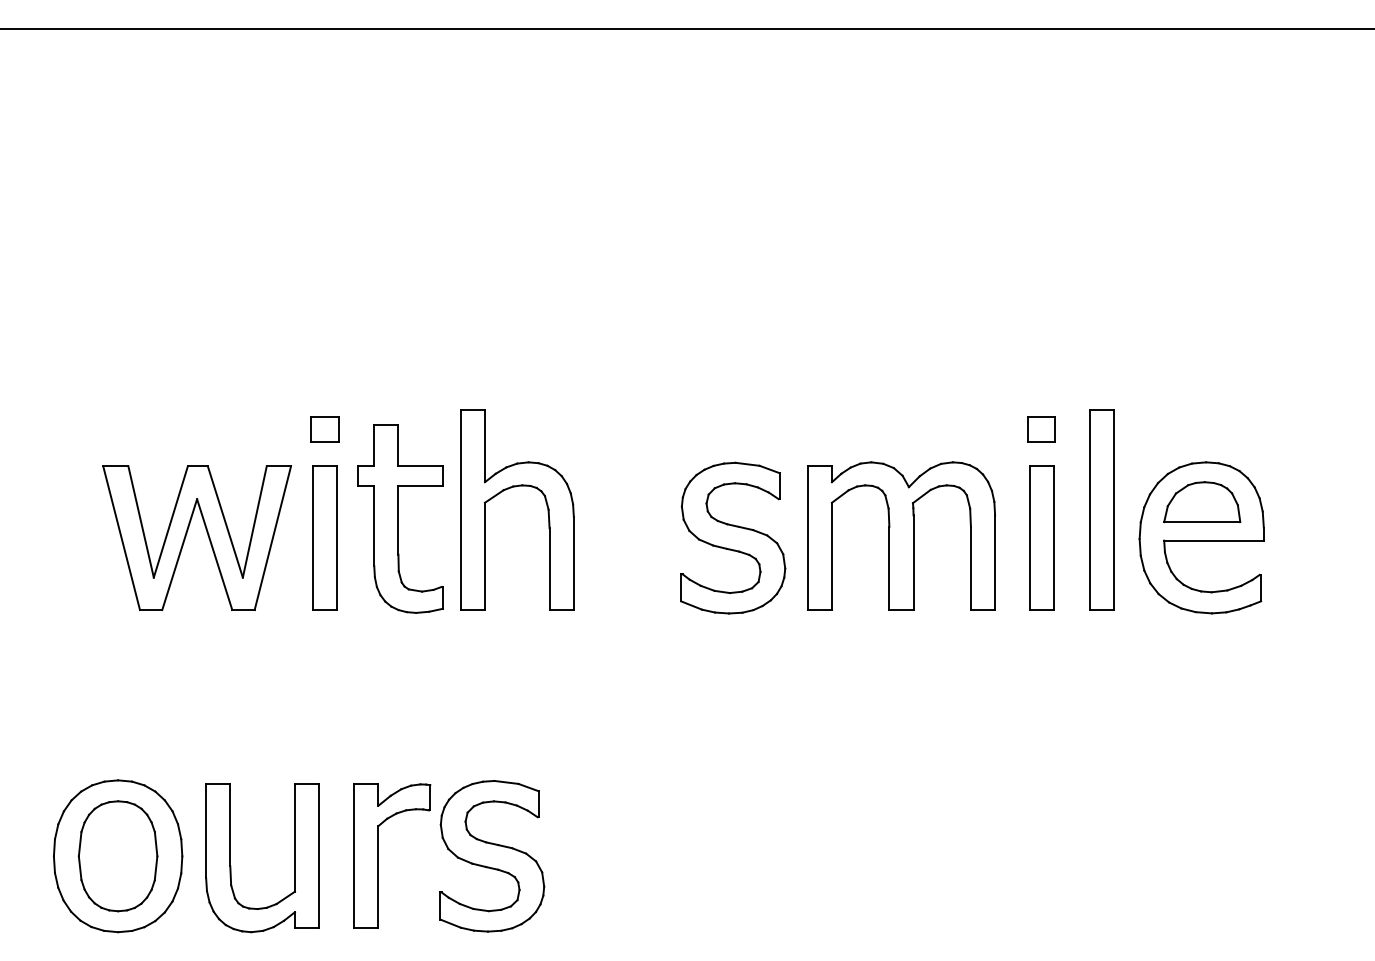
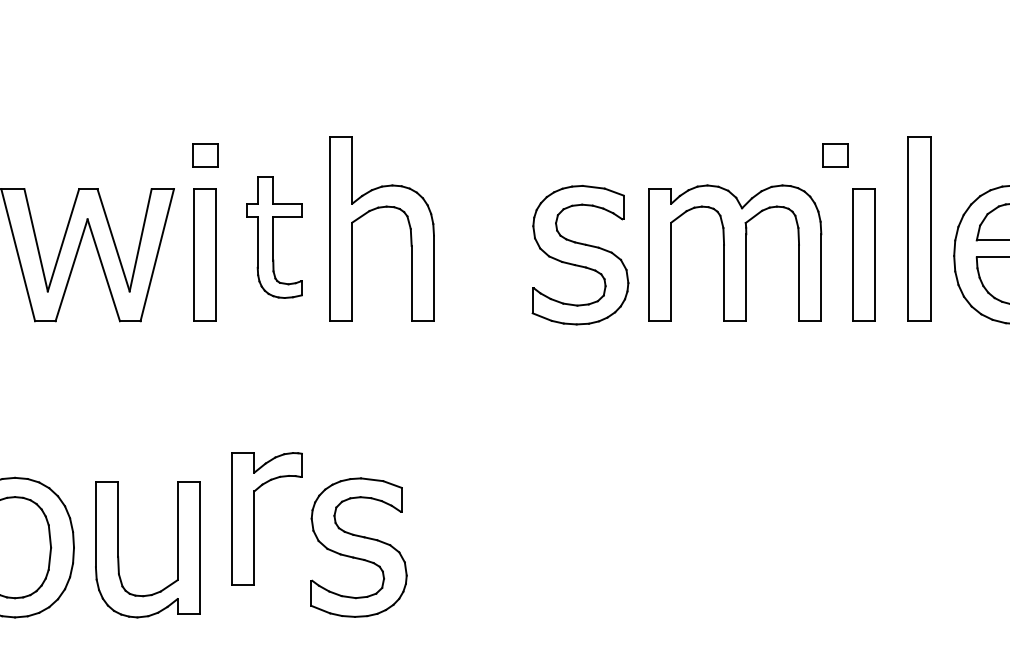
part: (1041, 429) -> (835, 155), moved
part: (400, 518) -> (274, 237), size x0.7
part: (378, 855) -> (254, 518), moved

